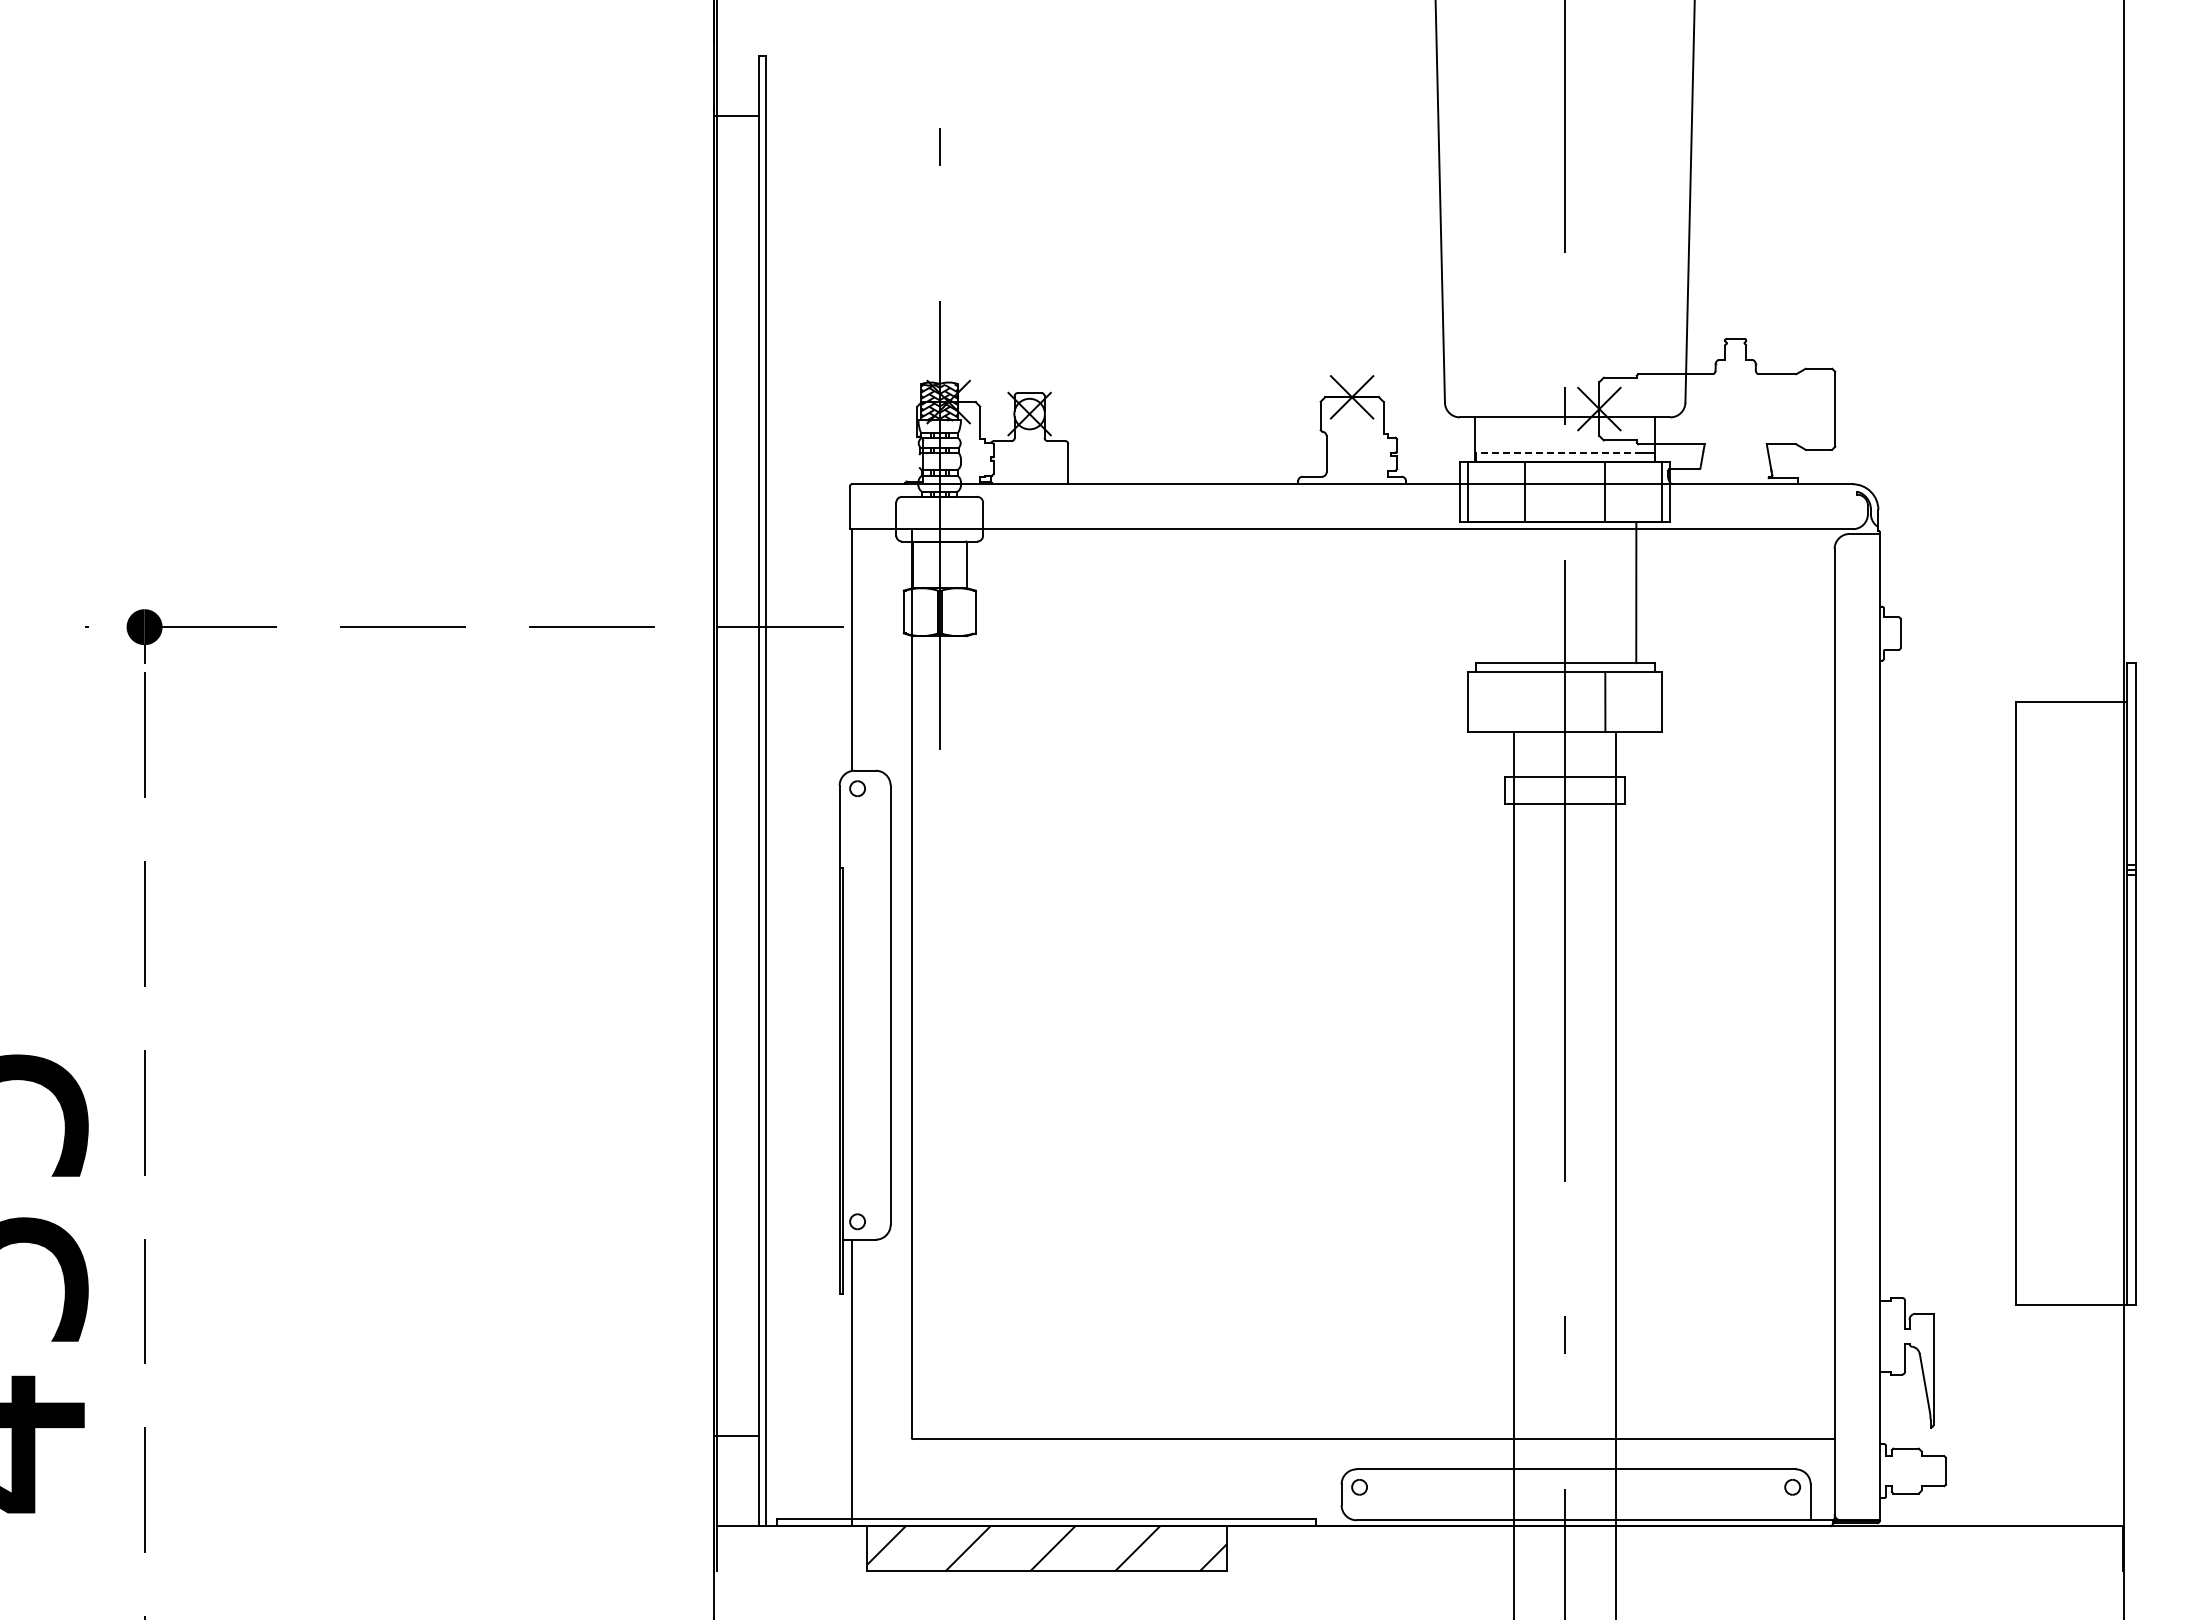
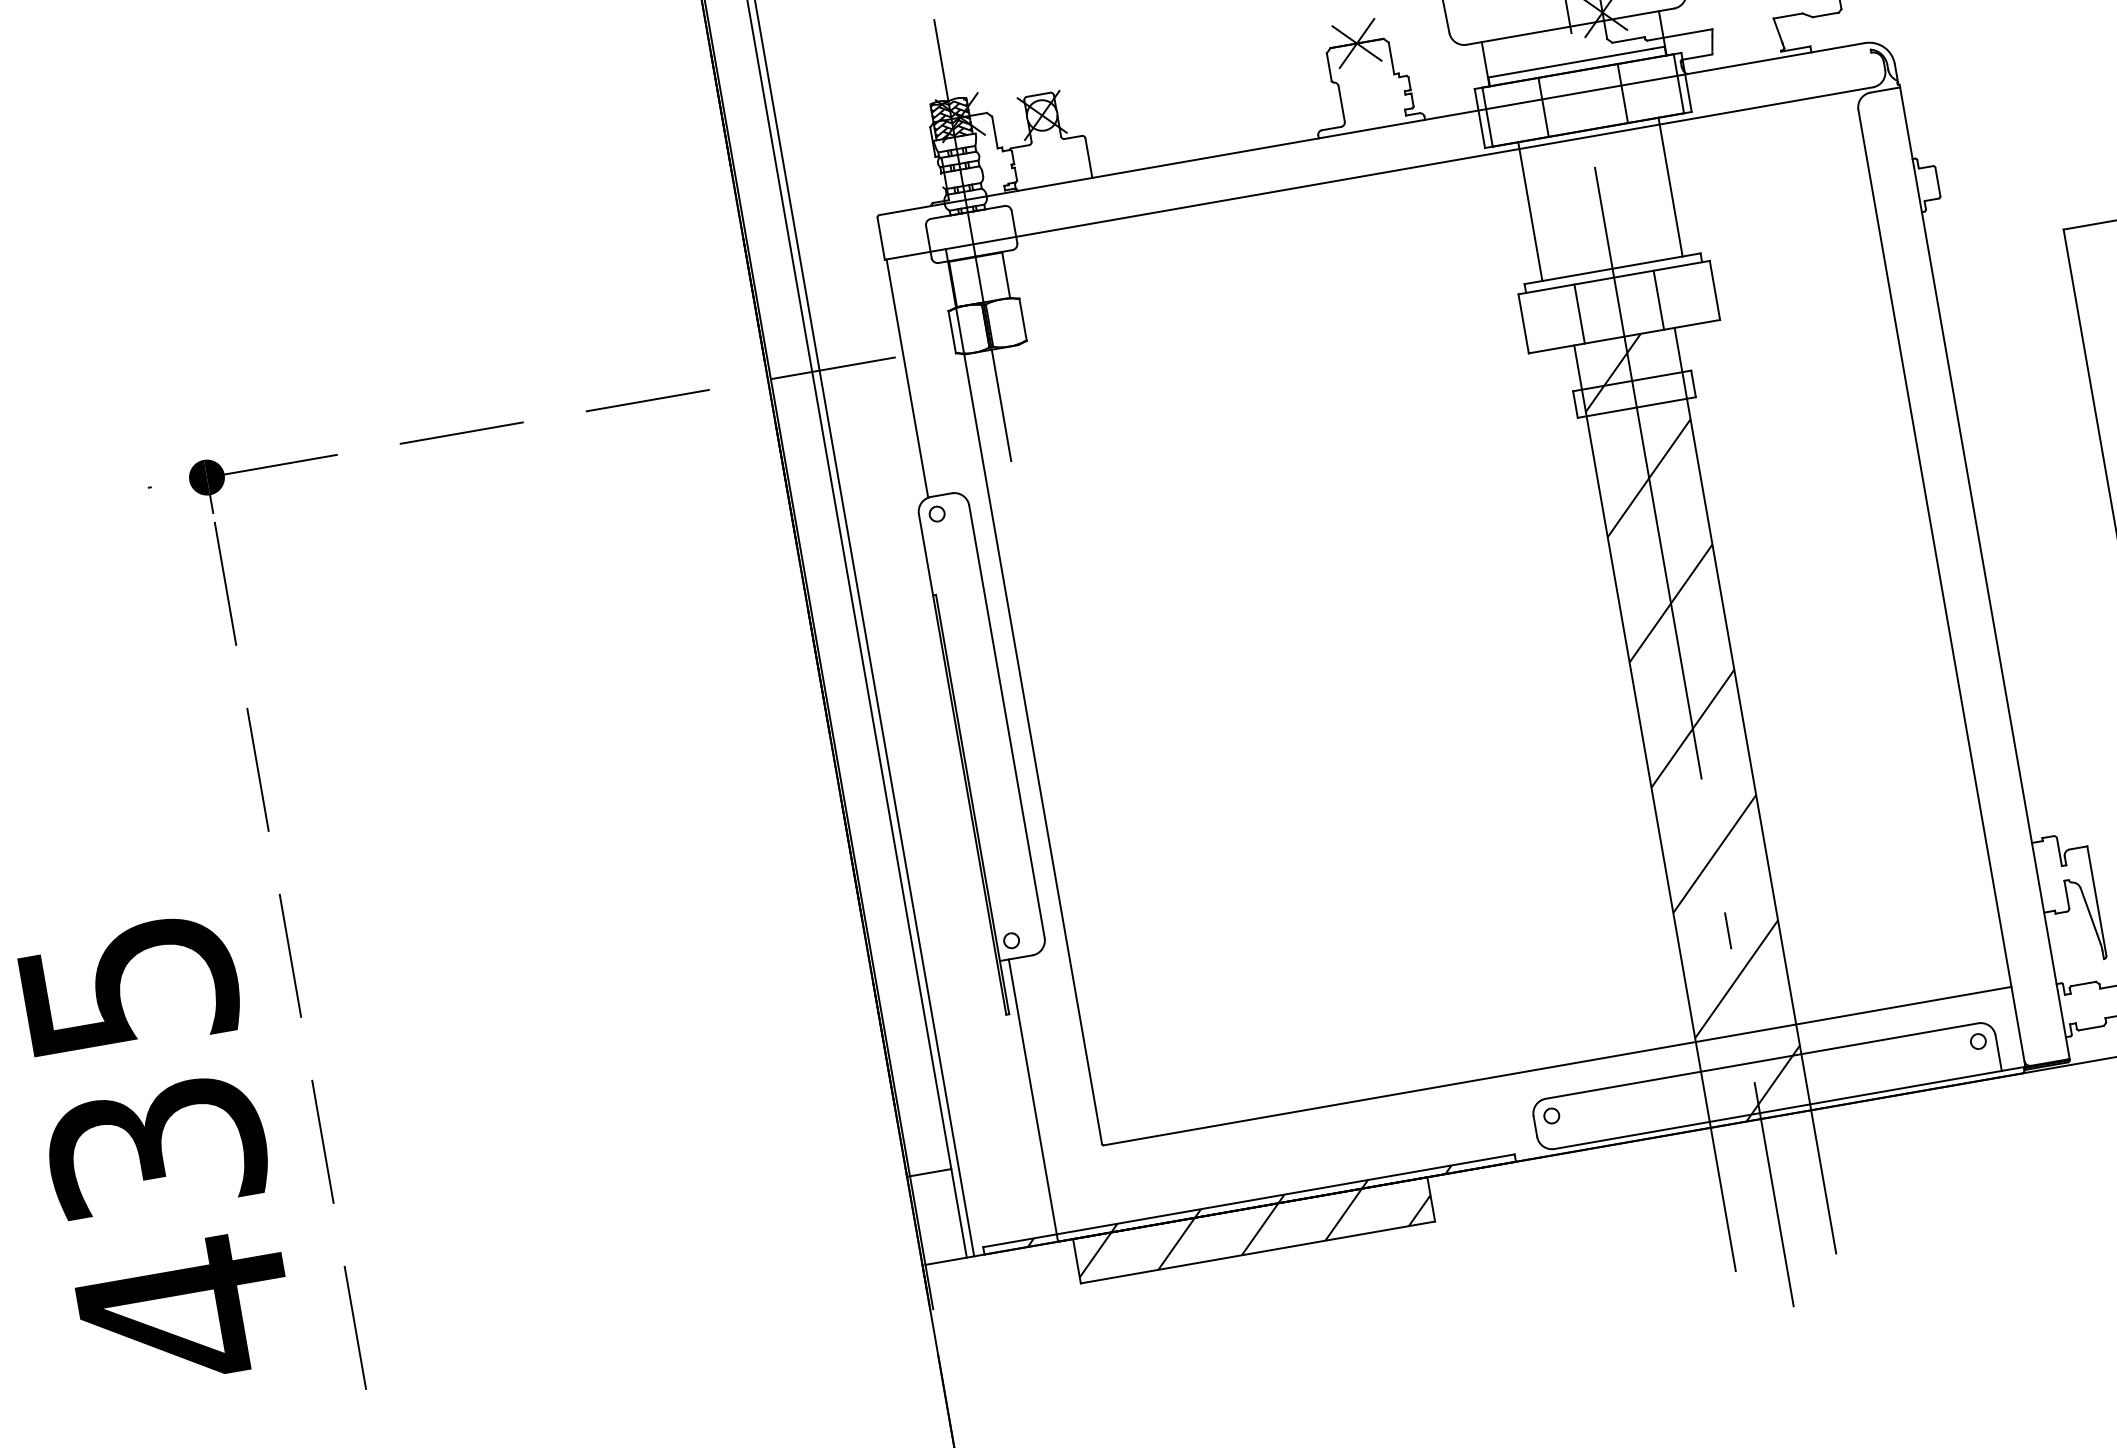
line: (1558, 453) -> (1569, 63), dashed -> solid
line: (1493, 592) -> (1529, 211), added
line: (1524, 702) -> (1579, 314), added
hatch: (1565, 1129) -> (1693, 728), added
hatch: (1036, 1522) -> (1239, 1206), added

